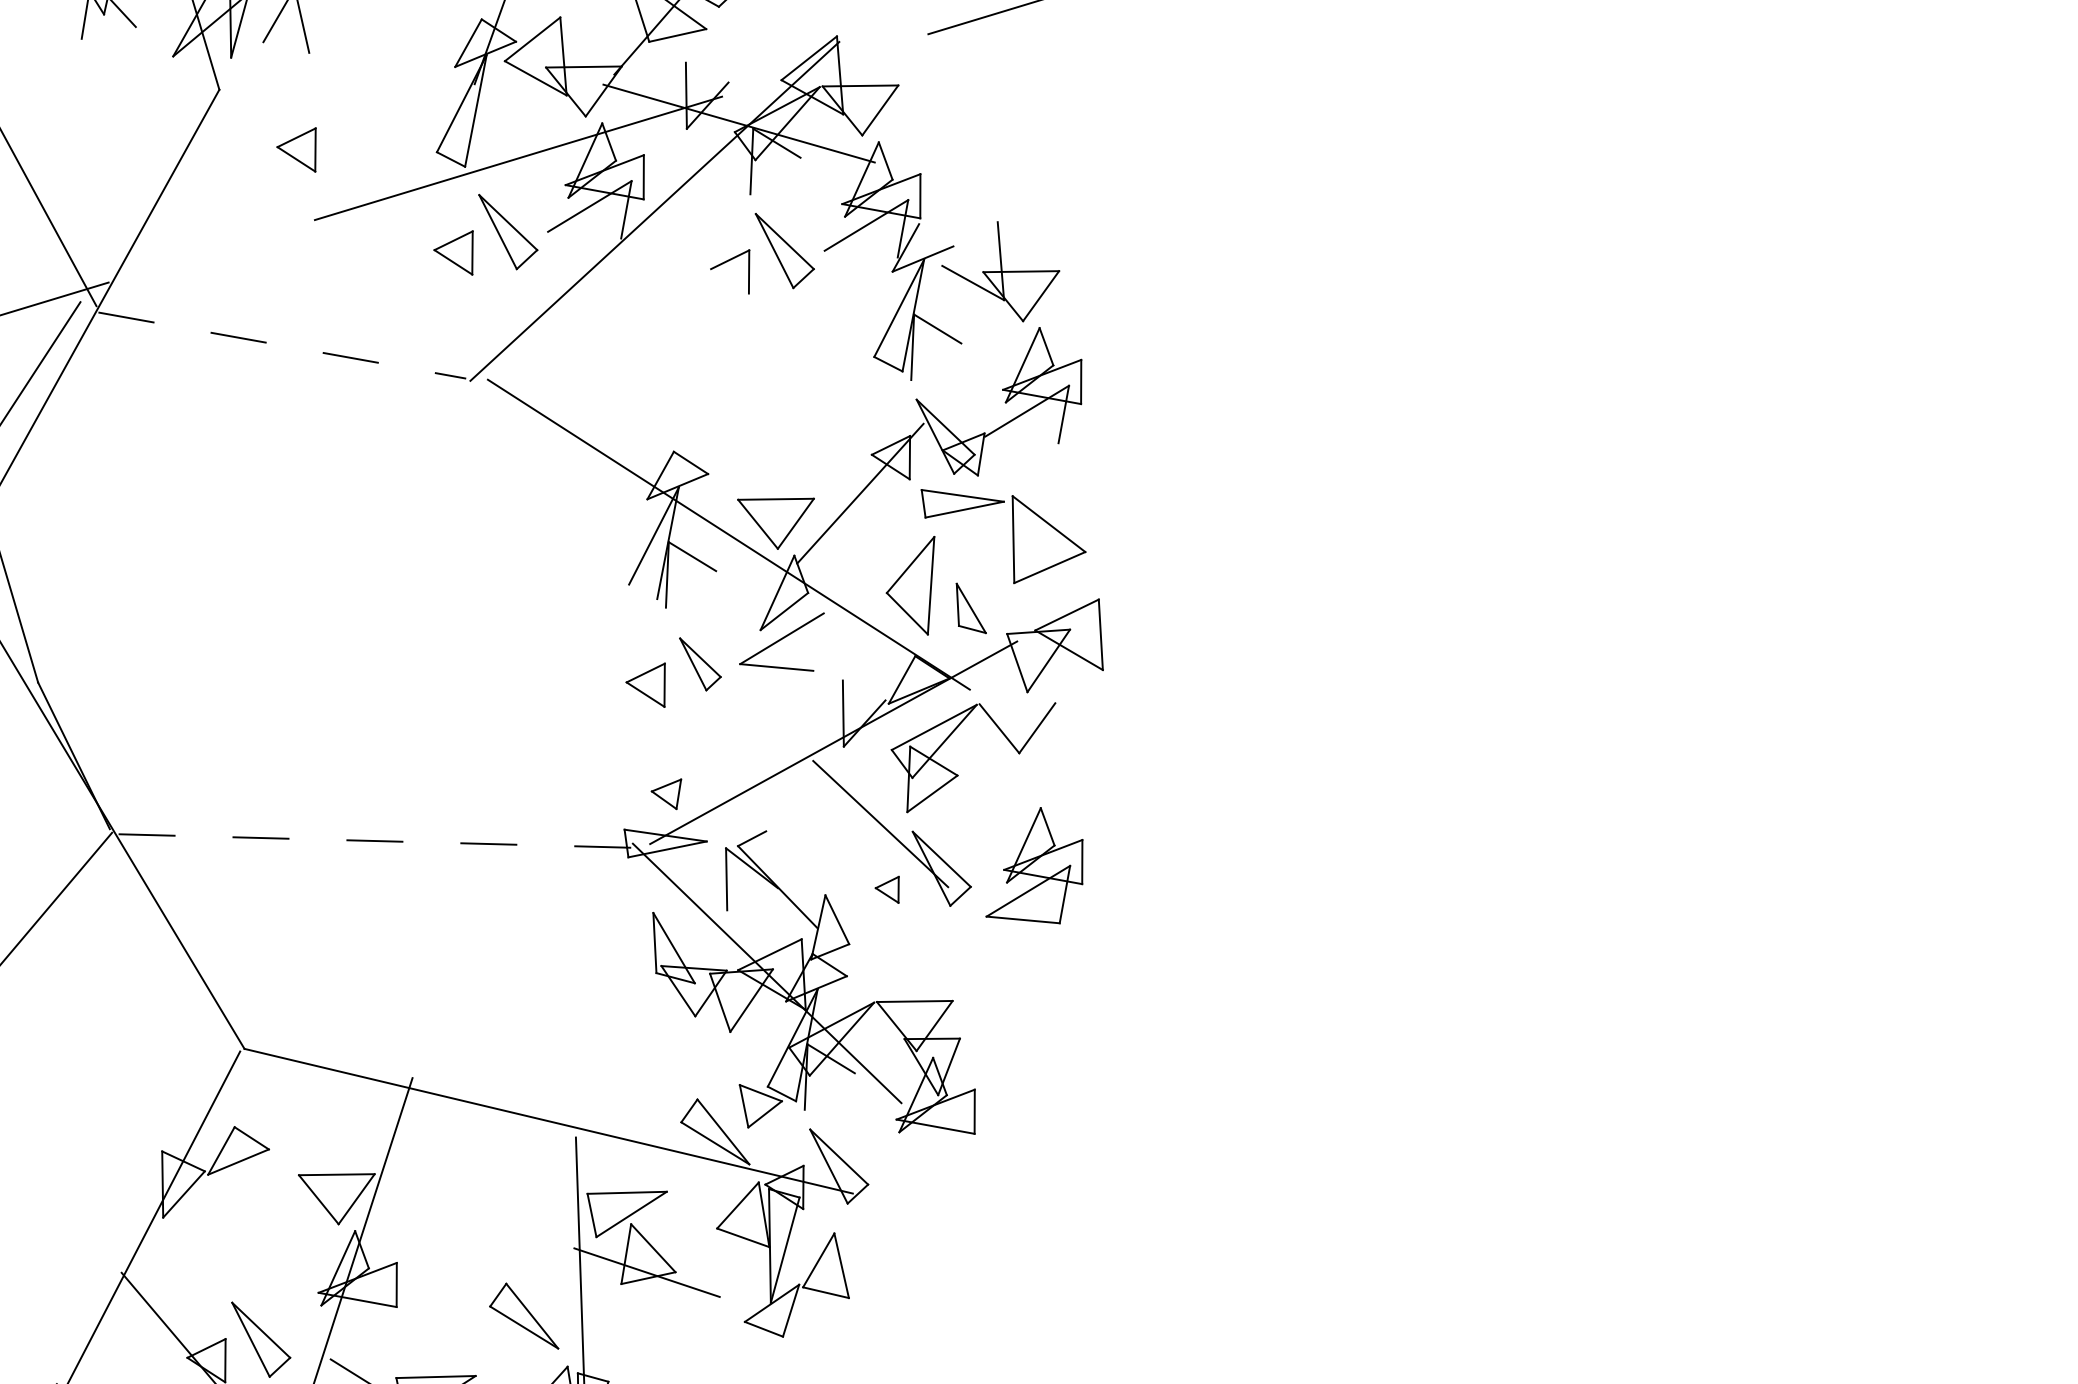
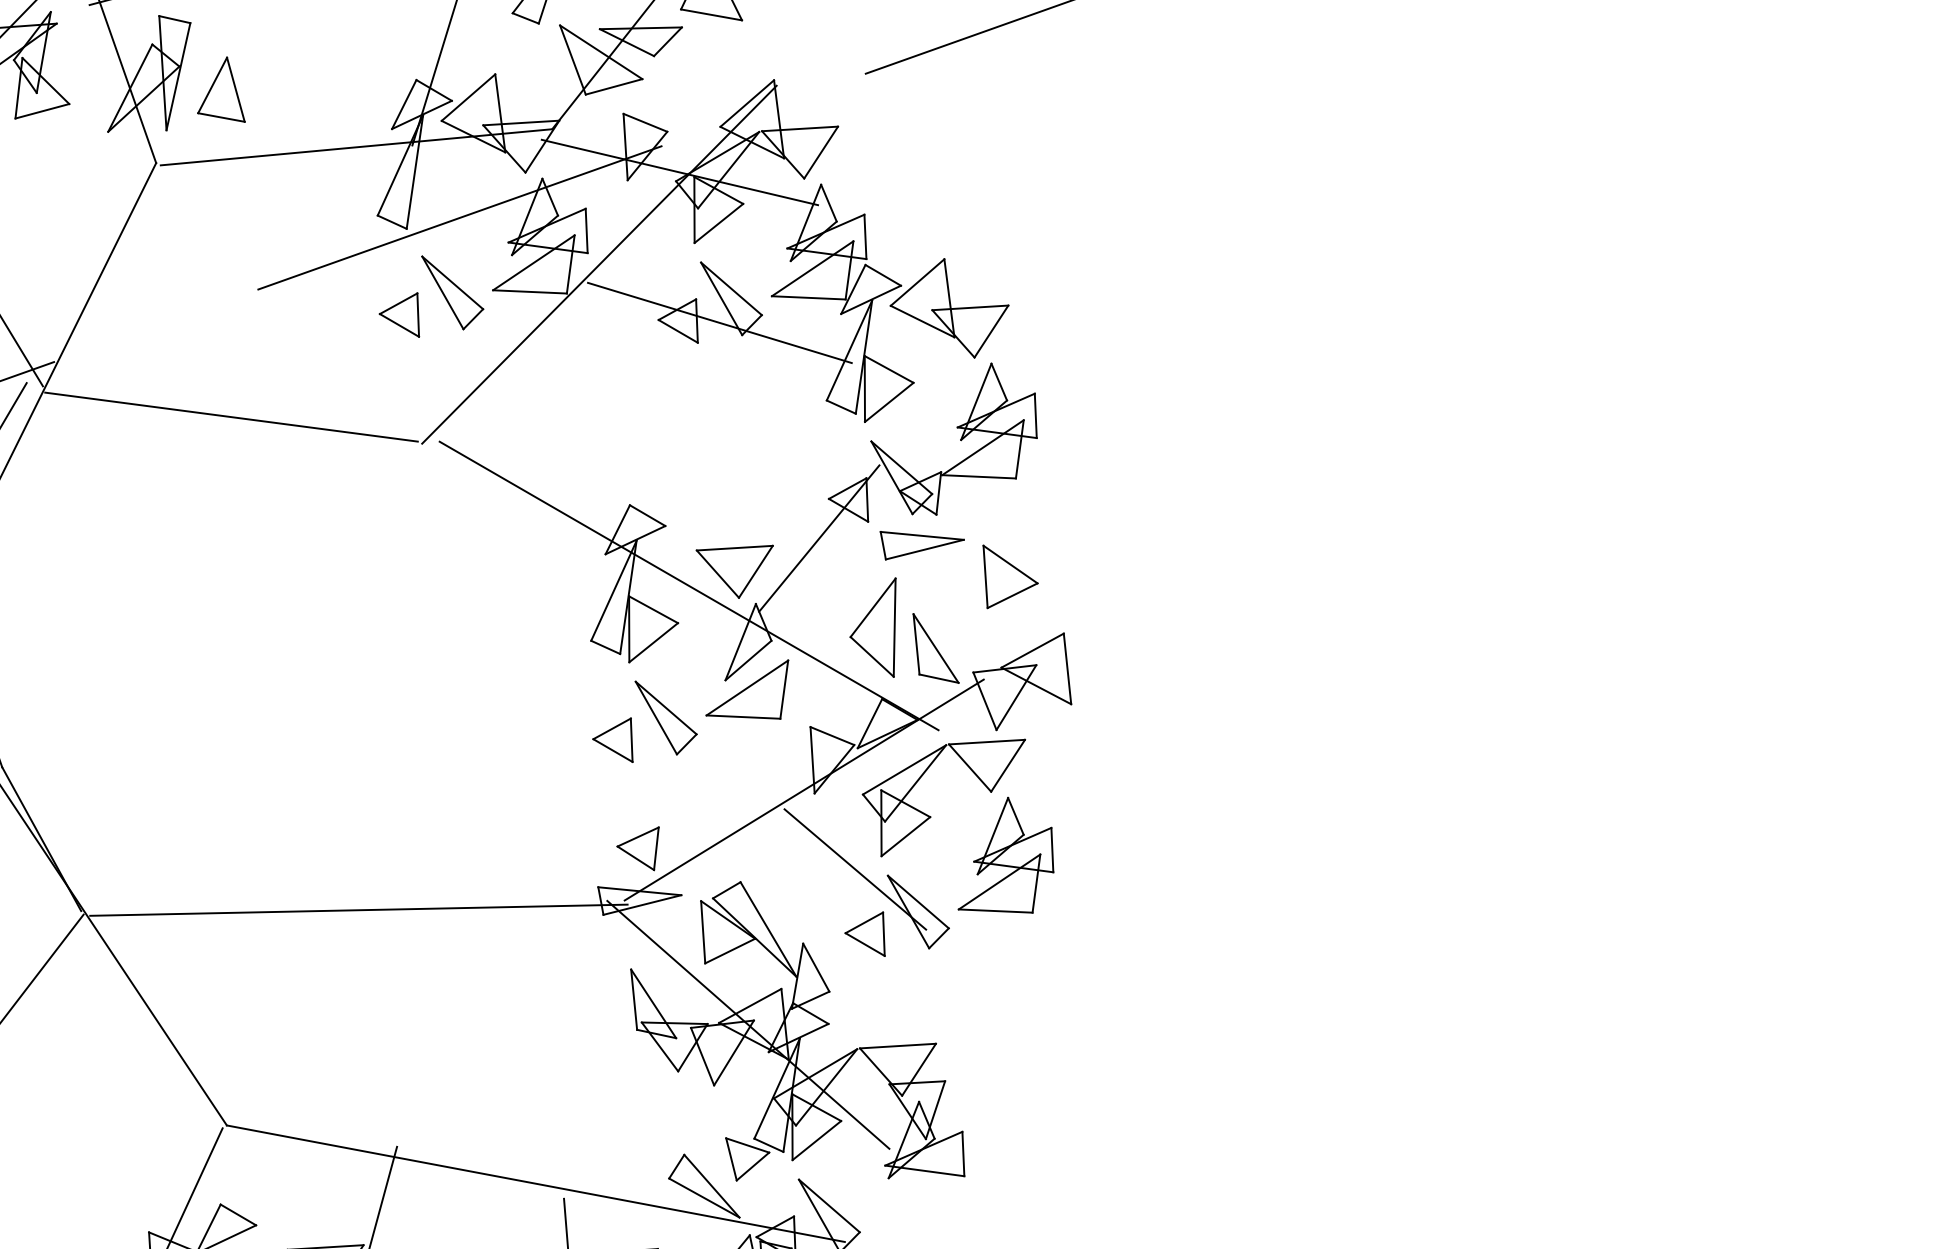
line: (108, 32) -> (42, 110), added
line: (286, 47) -> (221, 117), added
line: (706, 72) -> (644, 122), added
line: (418, 83) -> (355, 147), added
part: (296, 149) -> (236, 219), removed
line: (775, 175) -> (718, 222), added
line: (584, 234) -> (529, 291), added
line: (936, 235) -> (883, 275), added
line: (969, 243) -> (917, 282), added
line: (860, 253) -> (808, 297), added
line: (771, 274) -> (719, 322), added
line: (729, 281) -> (677, 331), added
line: (282, 345) -> (231, 417), dashed -> solid
line: (936, 361) -> (889, 402), added
line: (1021, 439) -> (978, 476), added
part: (1049, 539) -> (1011, 575), size x0.71
line: (690, 589) -> (653, 642), added
line: (643, 591) -> (606, 647), added
part: (971, 608) -> (936, 648), size x1.43
line: (818, 641) -> (784, 689), added
part: (700, 664) -> (666, 717), size x1.43
line: (863, 690) -> (831, 736), added
line: (1017, 703) -> (987, 741), added
part: (666, 794) -> (638, 849), size x1.43
line: (386, 841) -> (359, 910), dashed -> solid
part: (1034, 865) -> (1004, 855), moved
line: (791, 879) -> (768, 929), added
part: (887, 889) -> (865, 934), size x1.67
line: (752, 899) -> (730, 951), added
line: (829, 1091) -> (816, 1140), added

